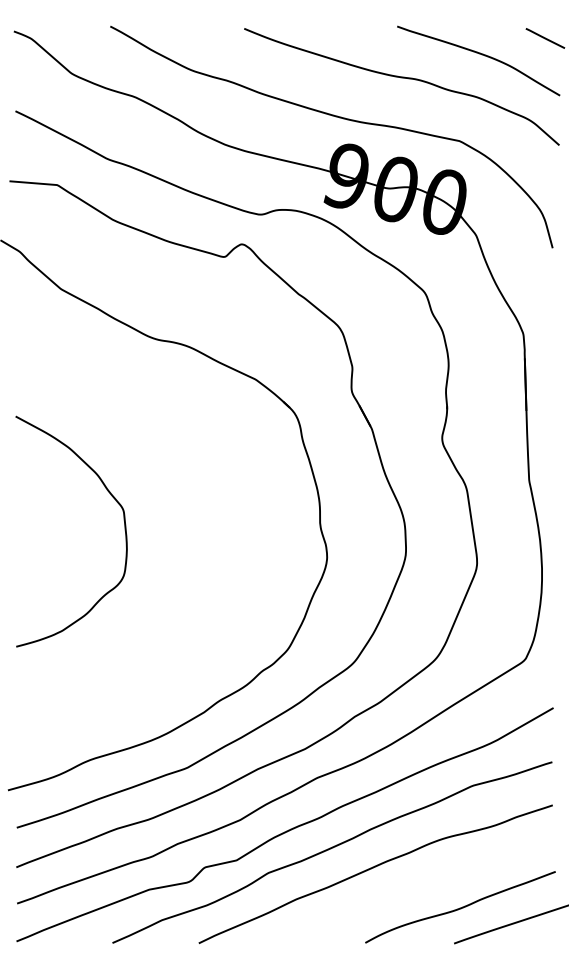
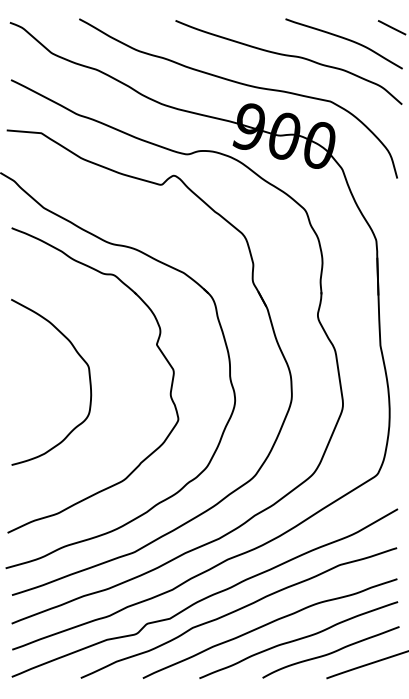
part: (217, 480) -> (156, 345), added
curve: (415, 889) -> (298, 639), added

